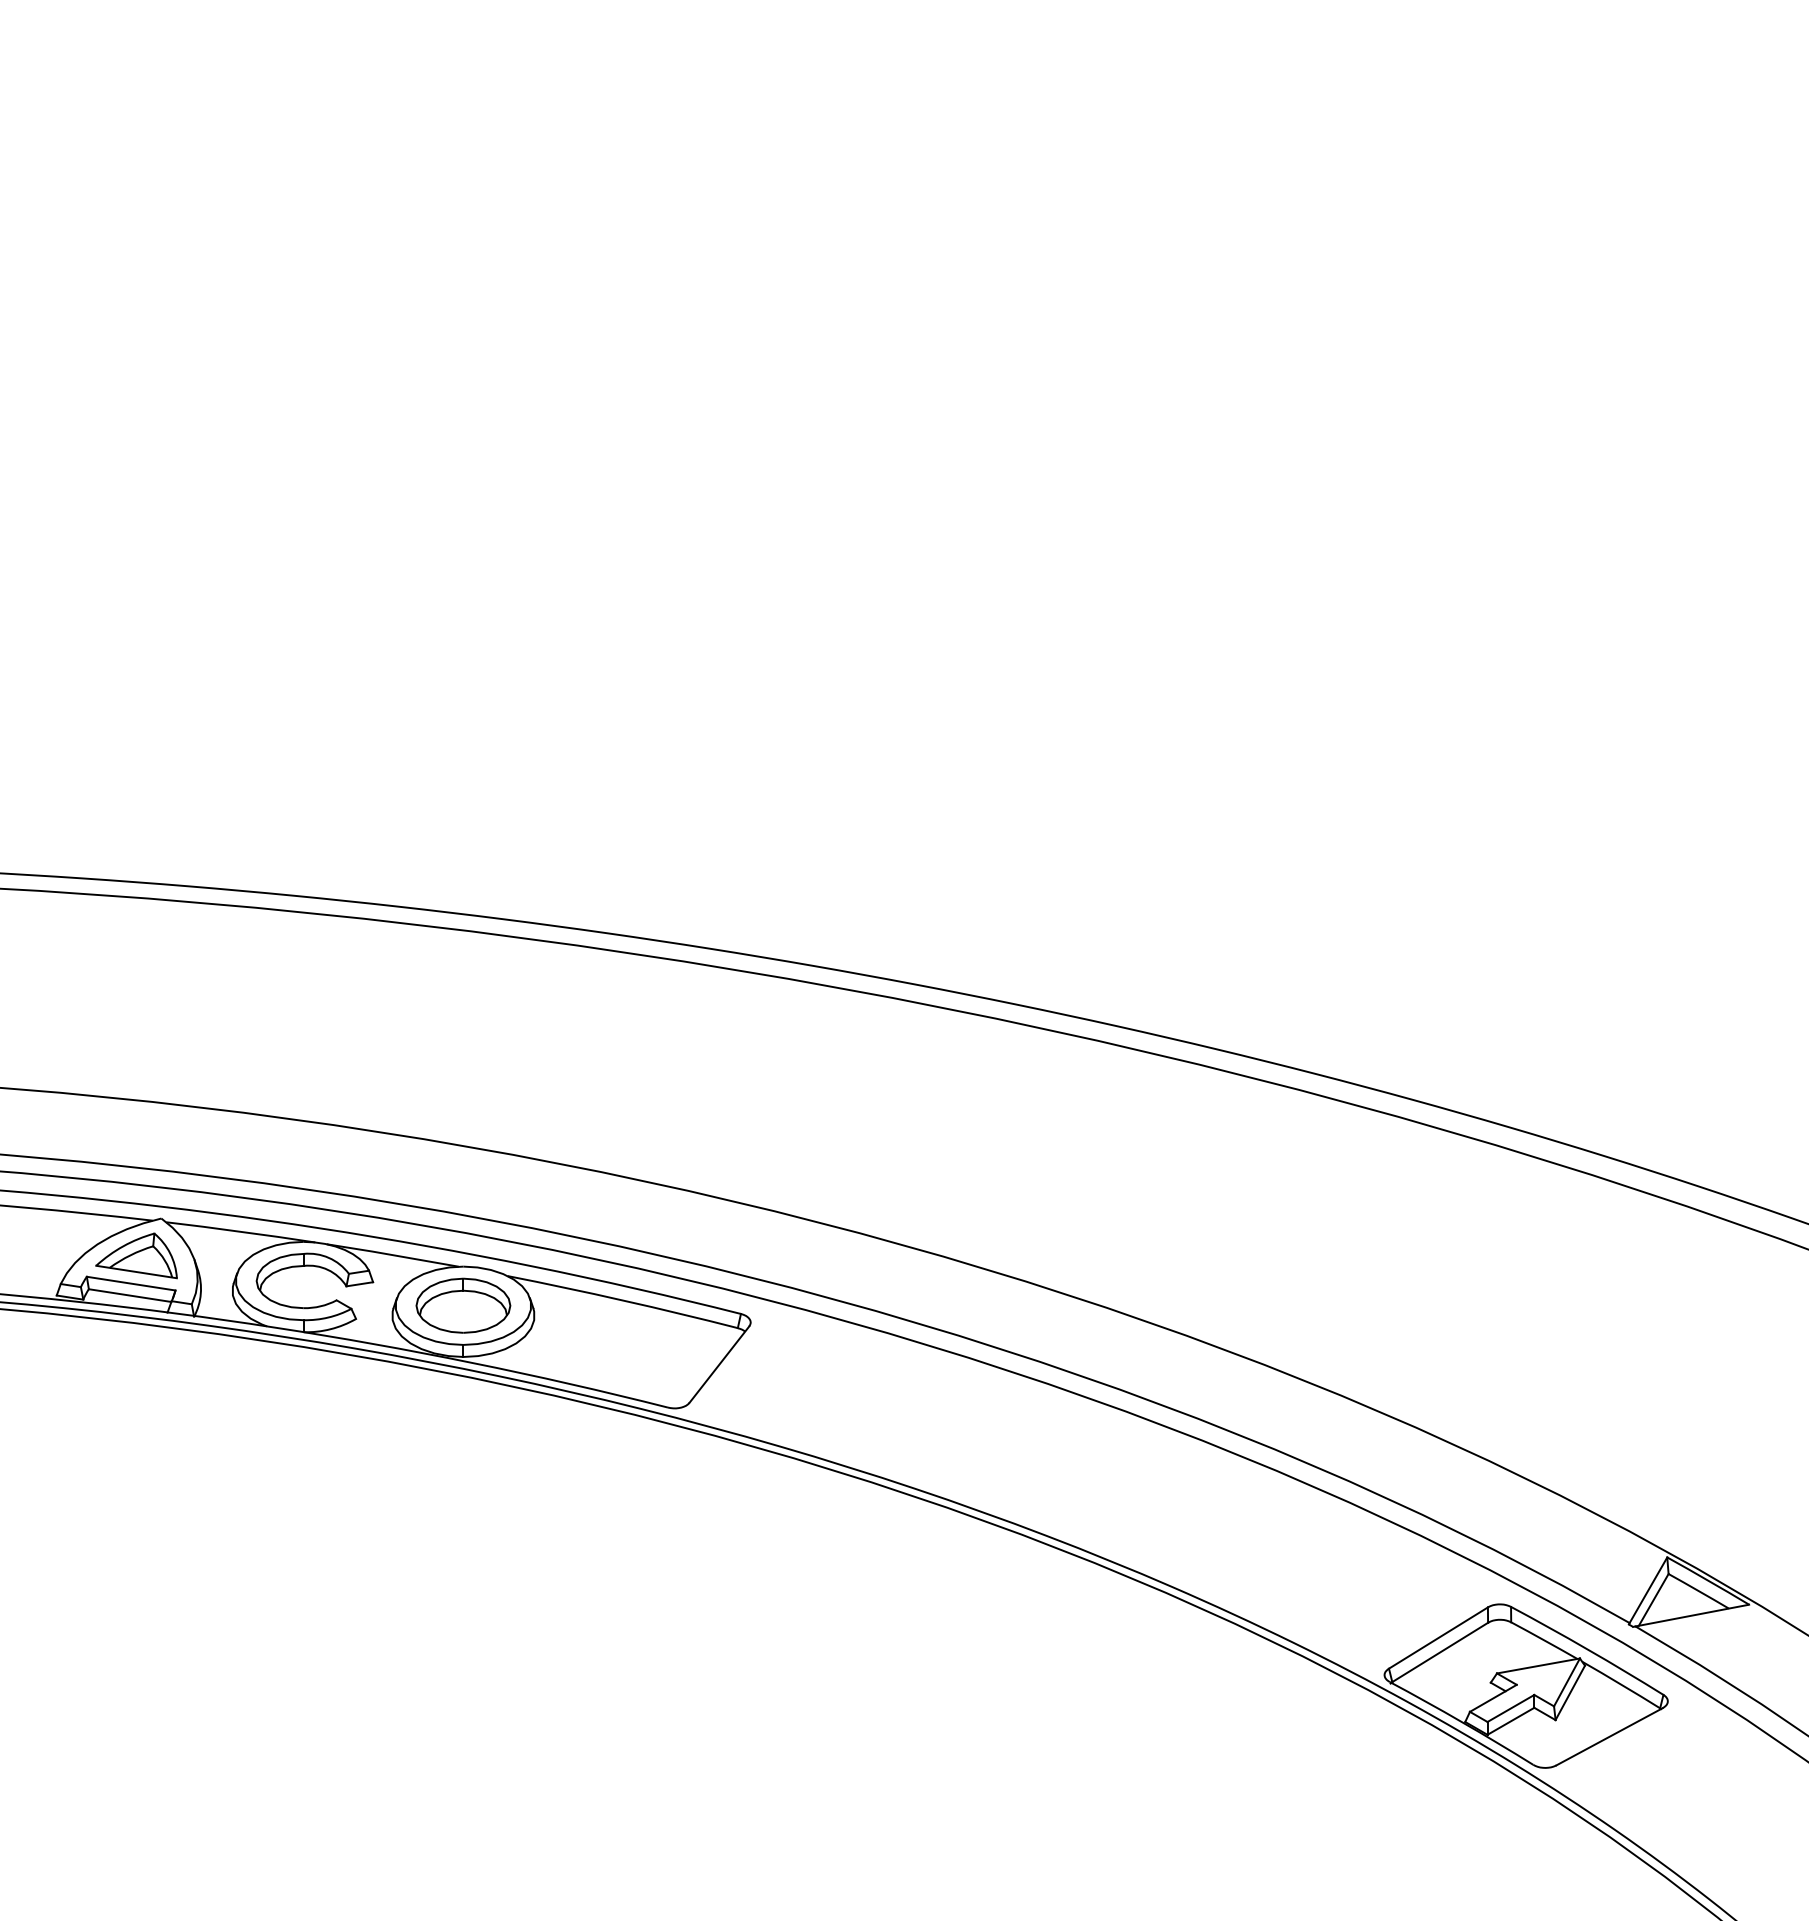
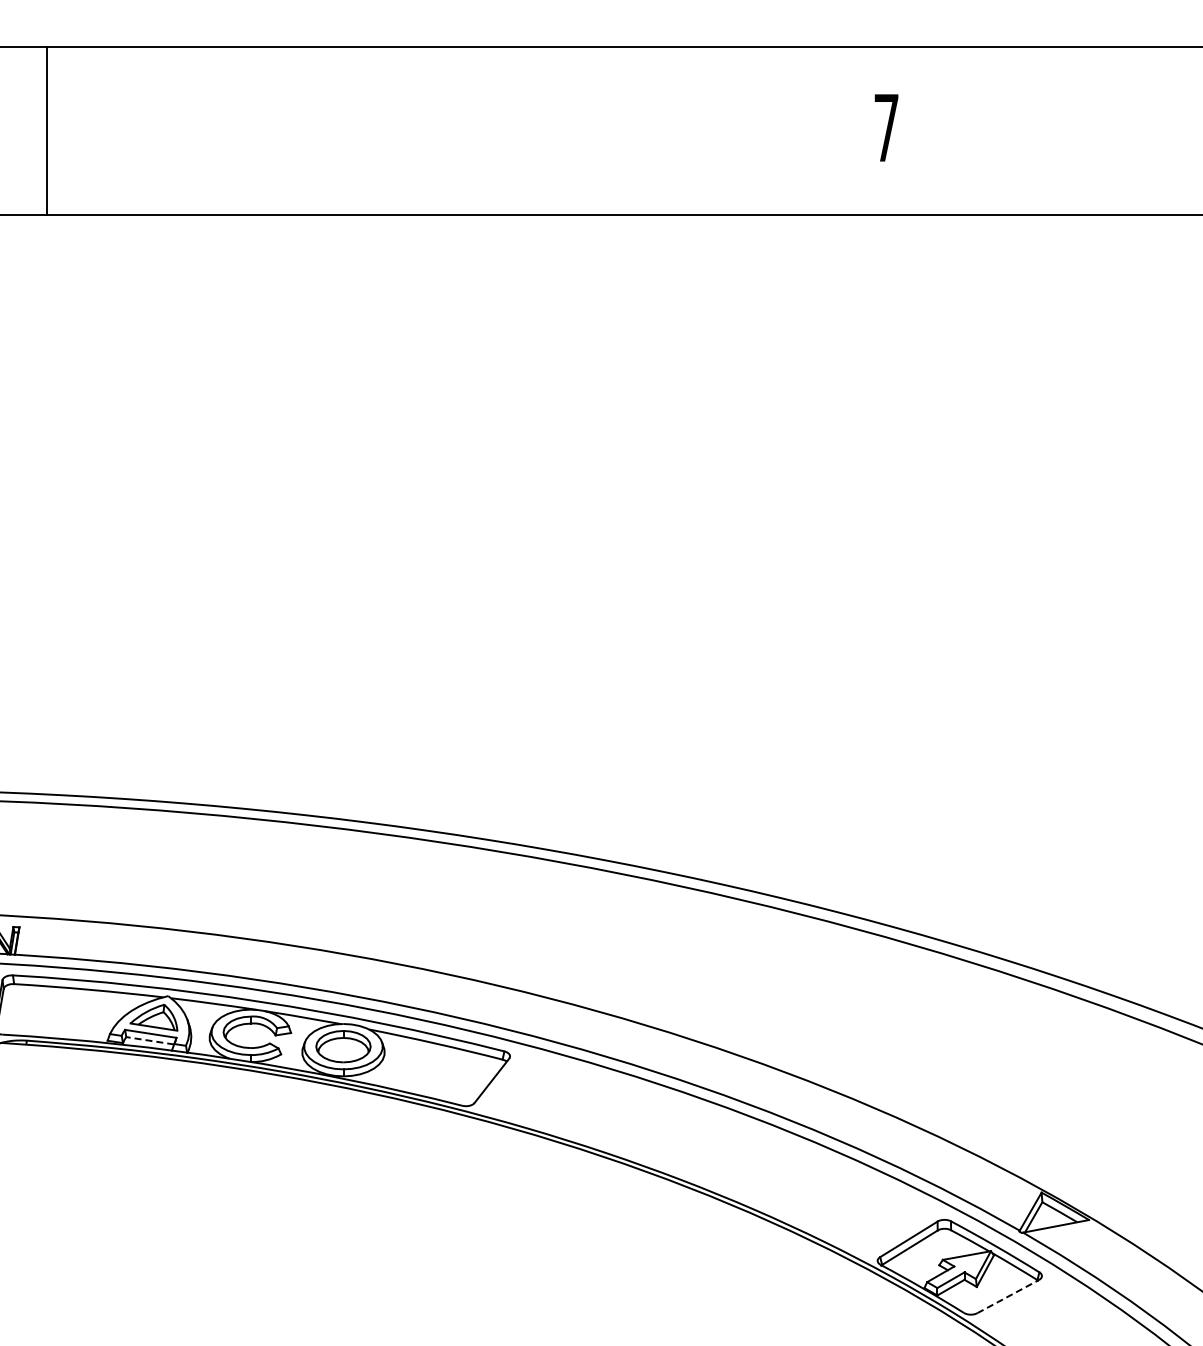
line: (128, 1295) -> (149, 1040), solid -> dashed
line: (1610, 1736) -> (1008, 1296), solid -> dashed

